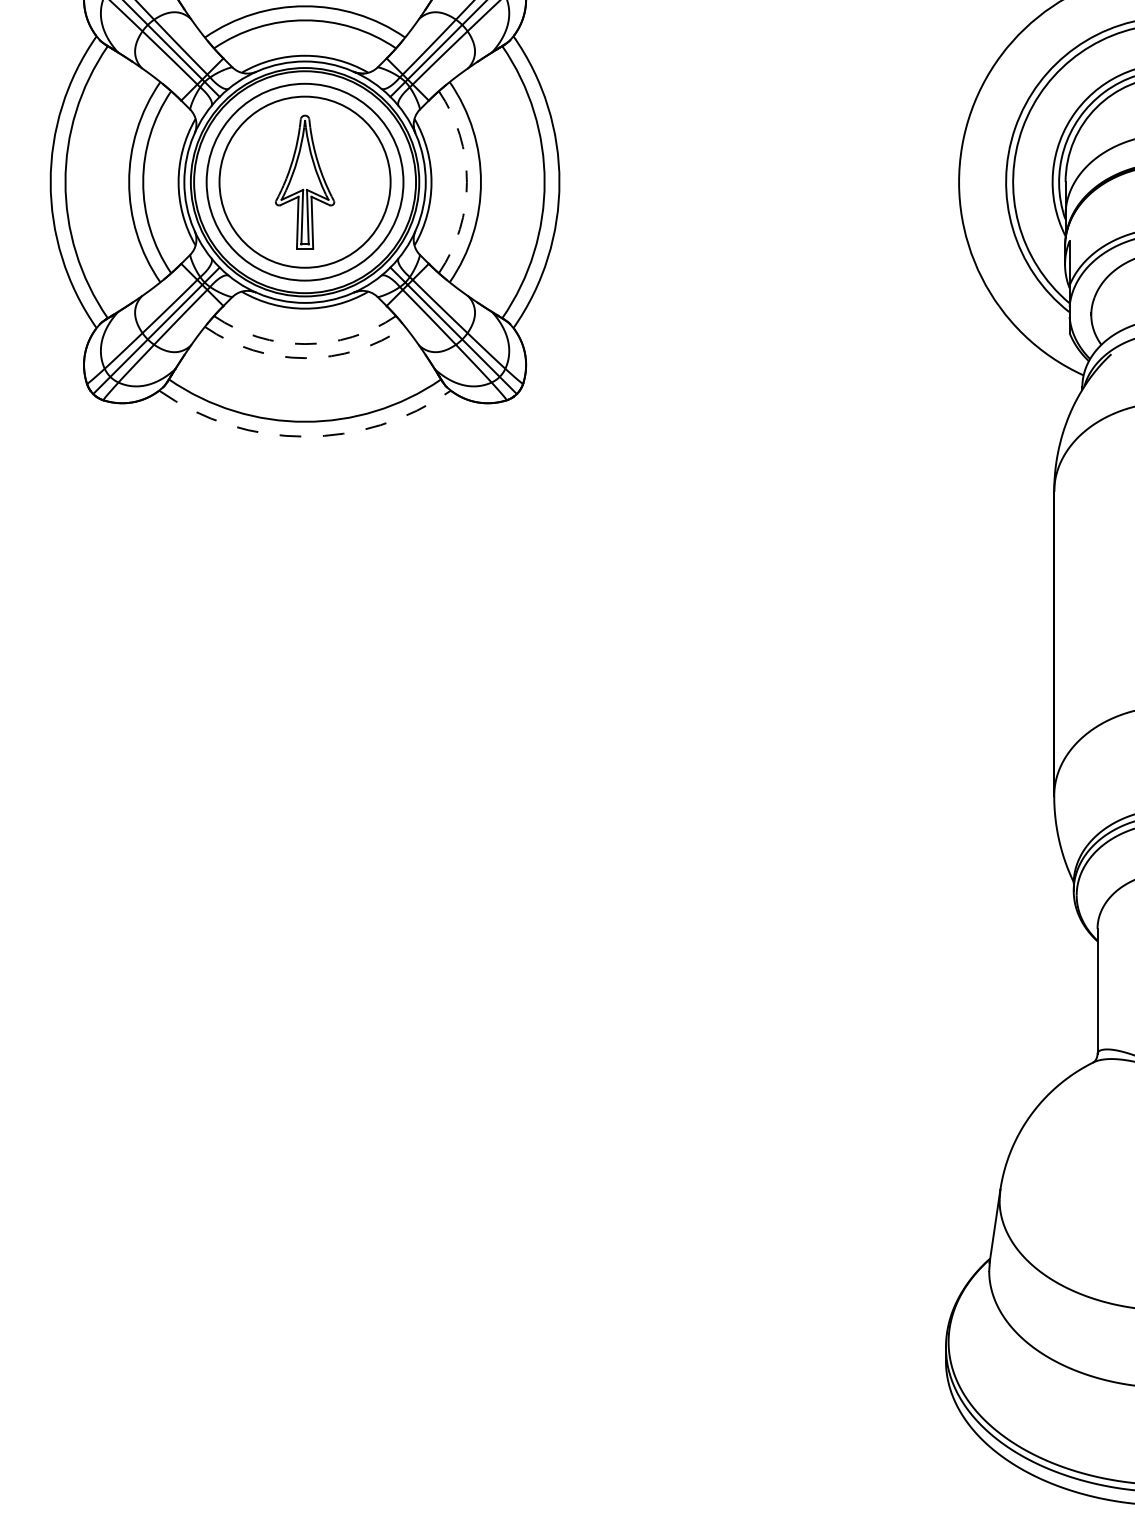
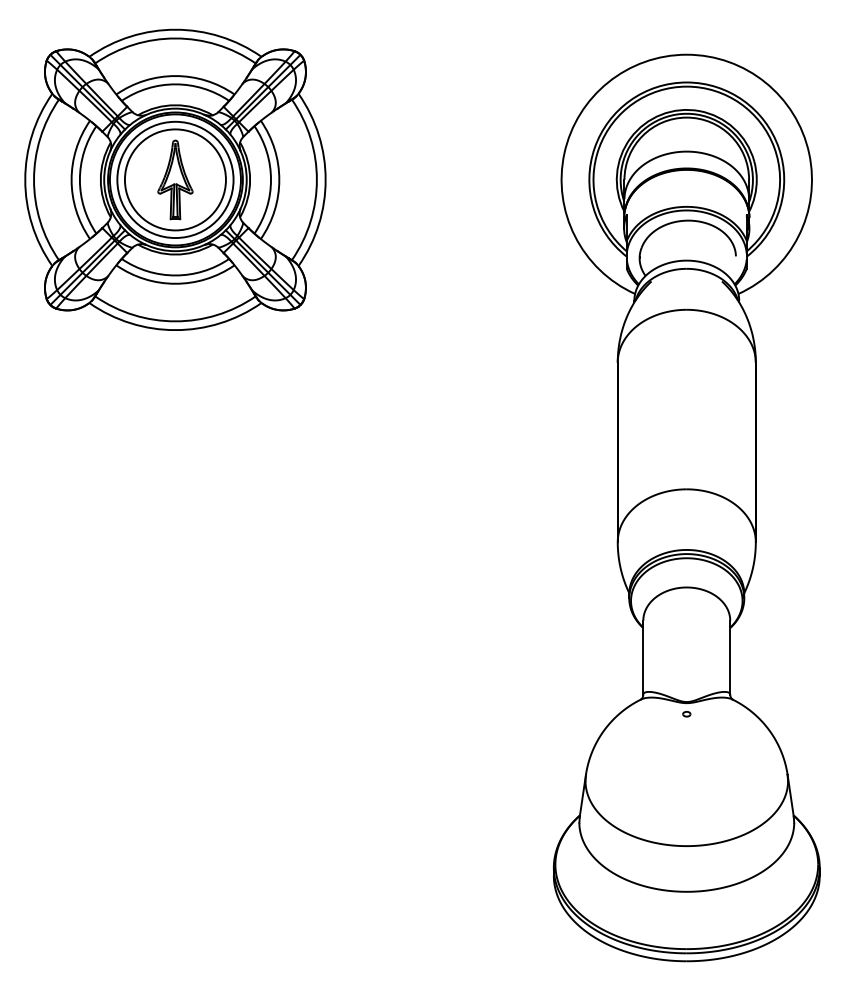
arc: (467, 181) -> (271, 179), dashed -> solid
arc: (305, 344) -> (175, 275), dashed -> solid
arc: (305, 357) -> (175, 283), dashed -> solid
arc: (305, 437) -> (175, 330), dashed -> solid

